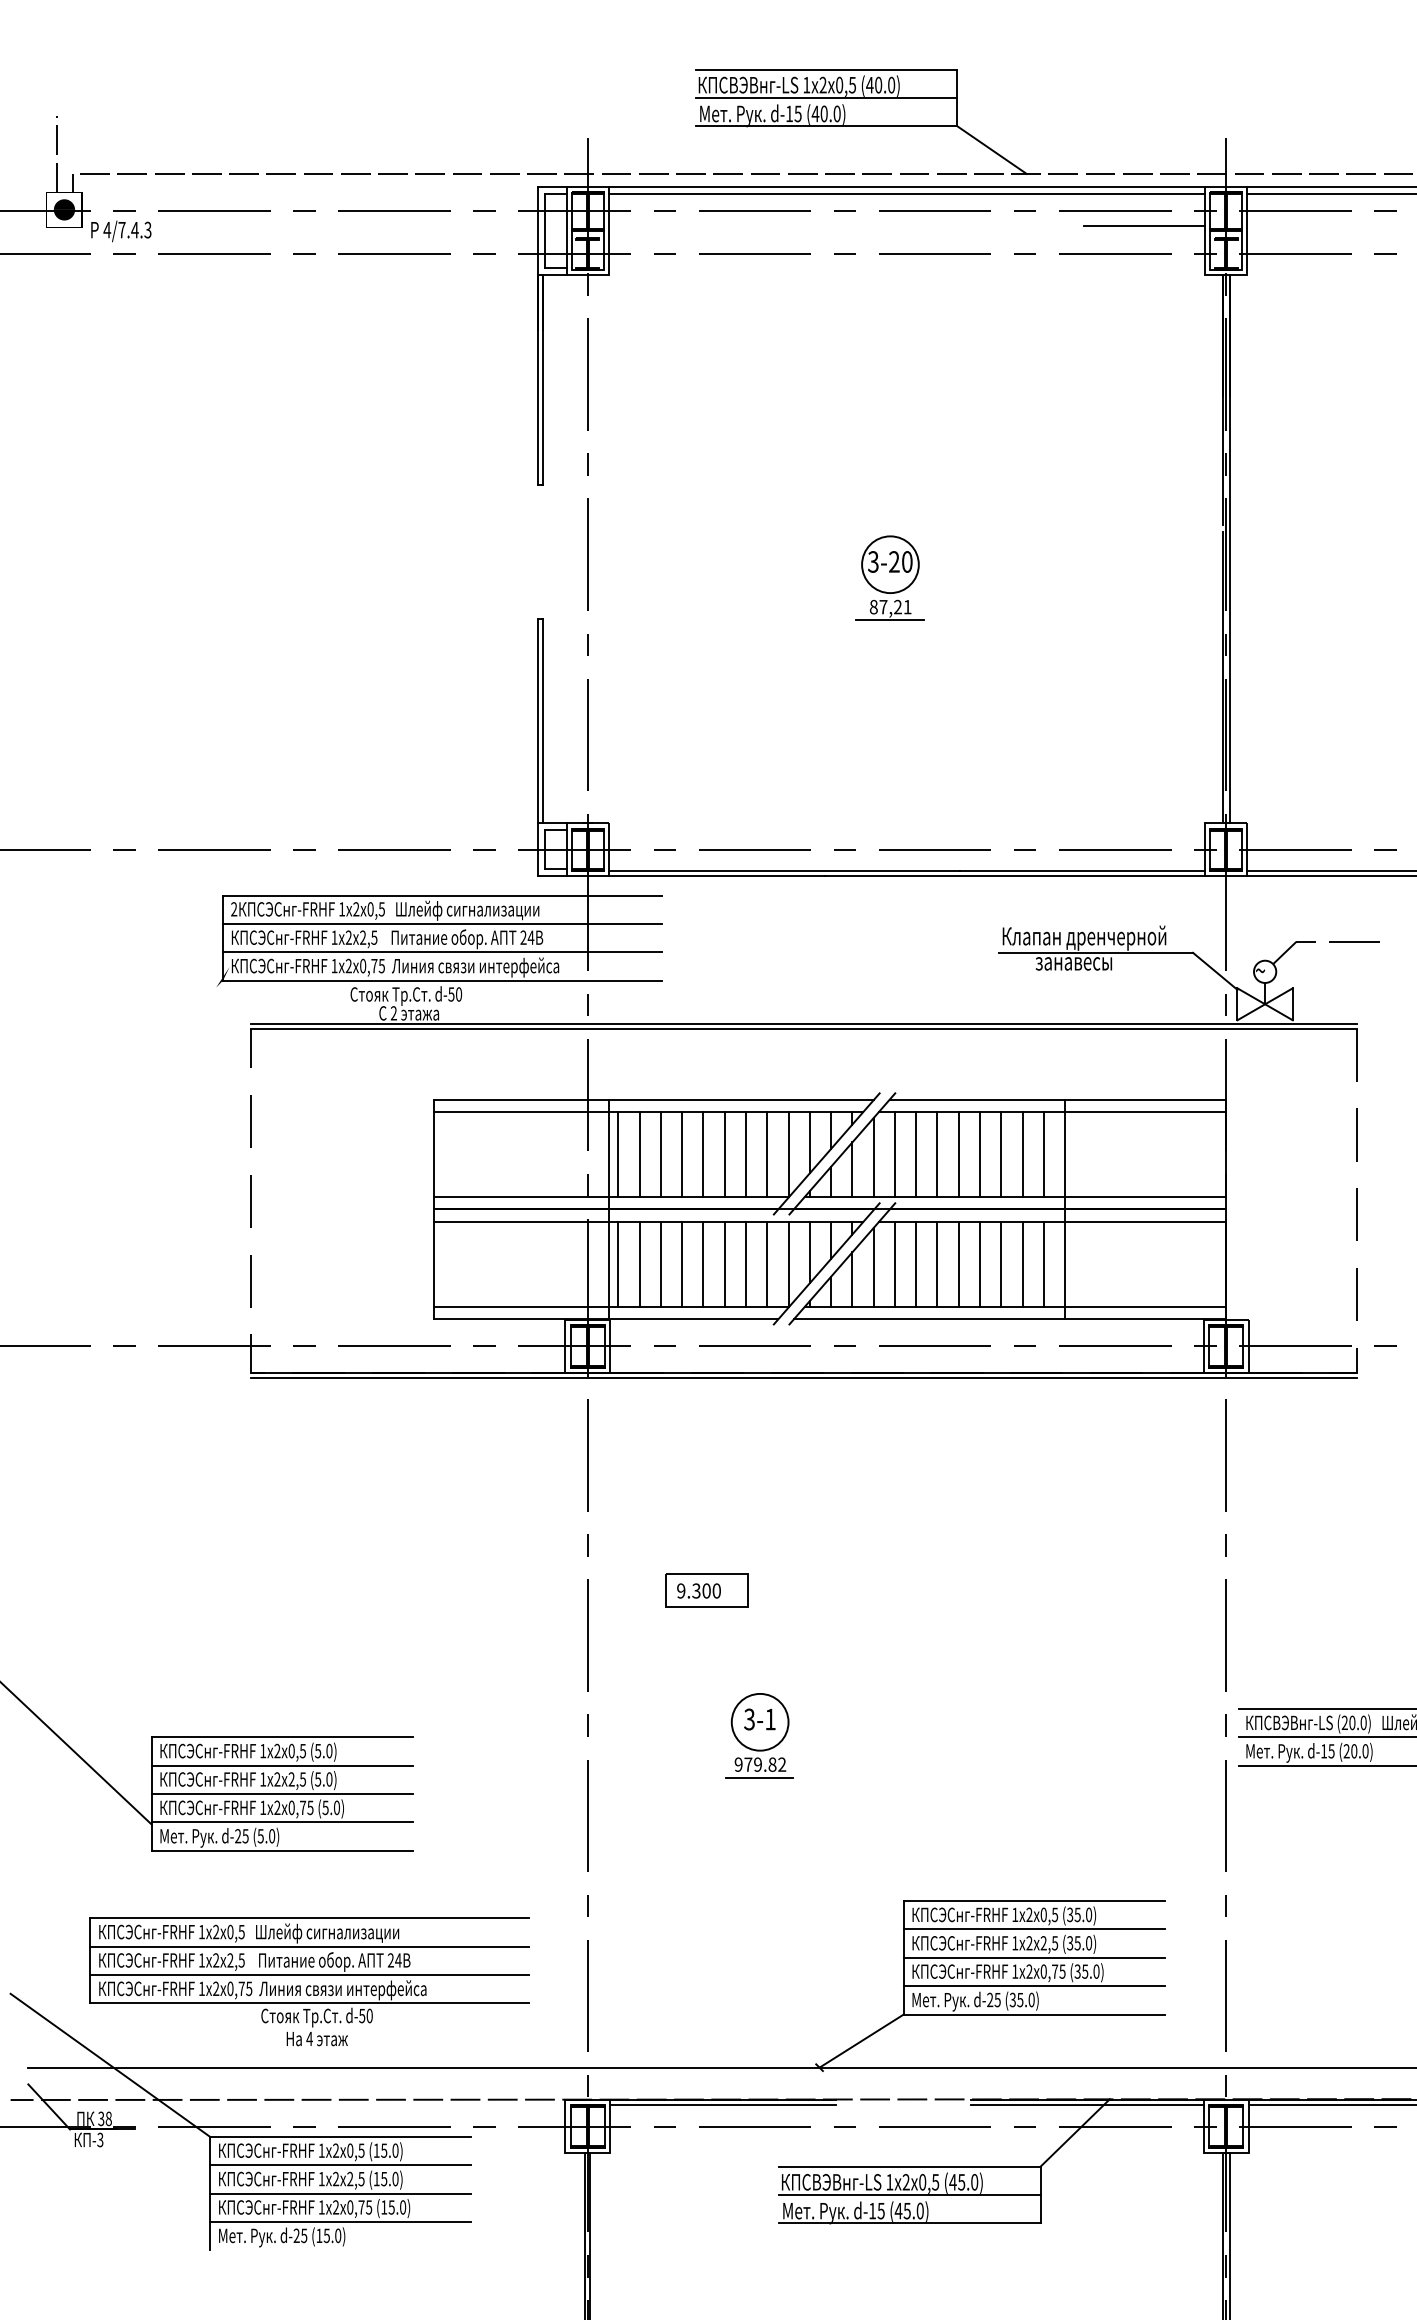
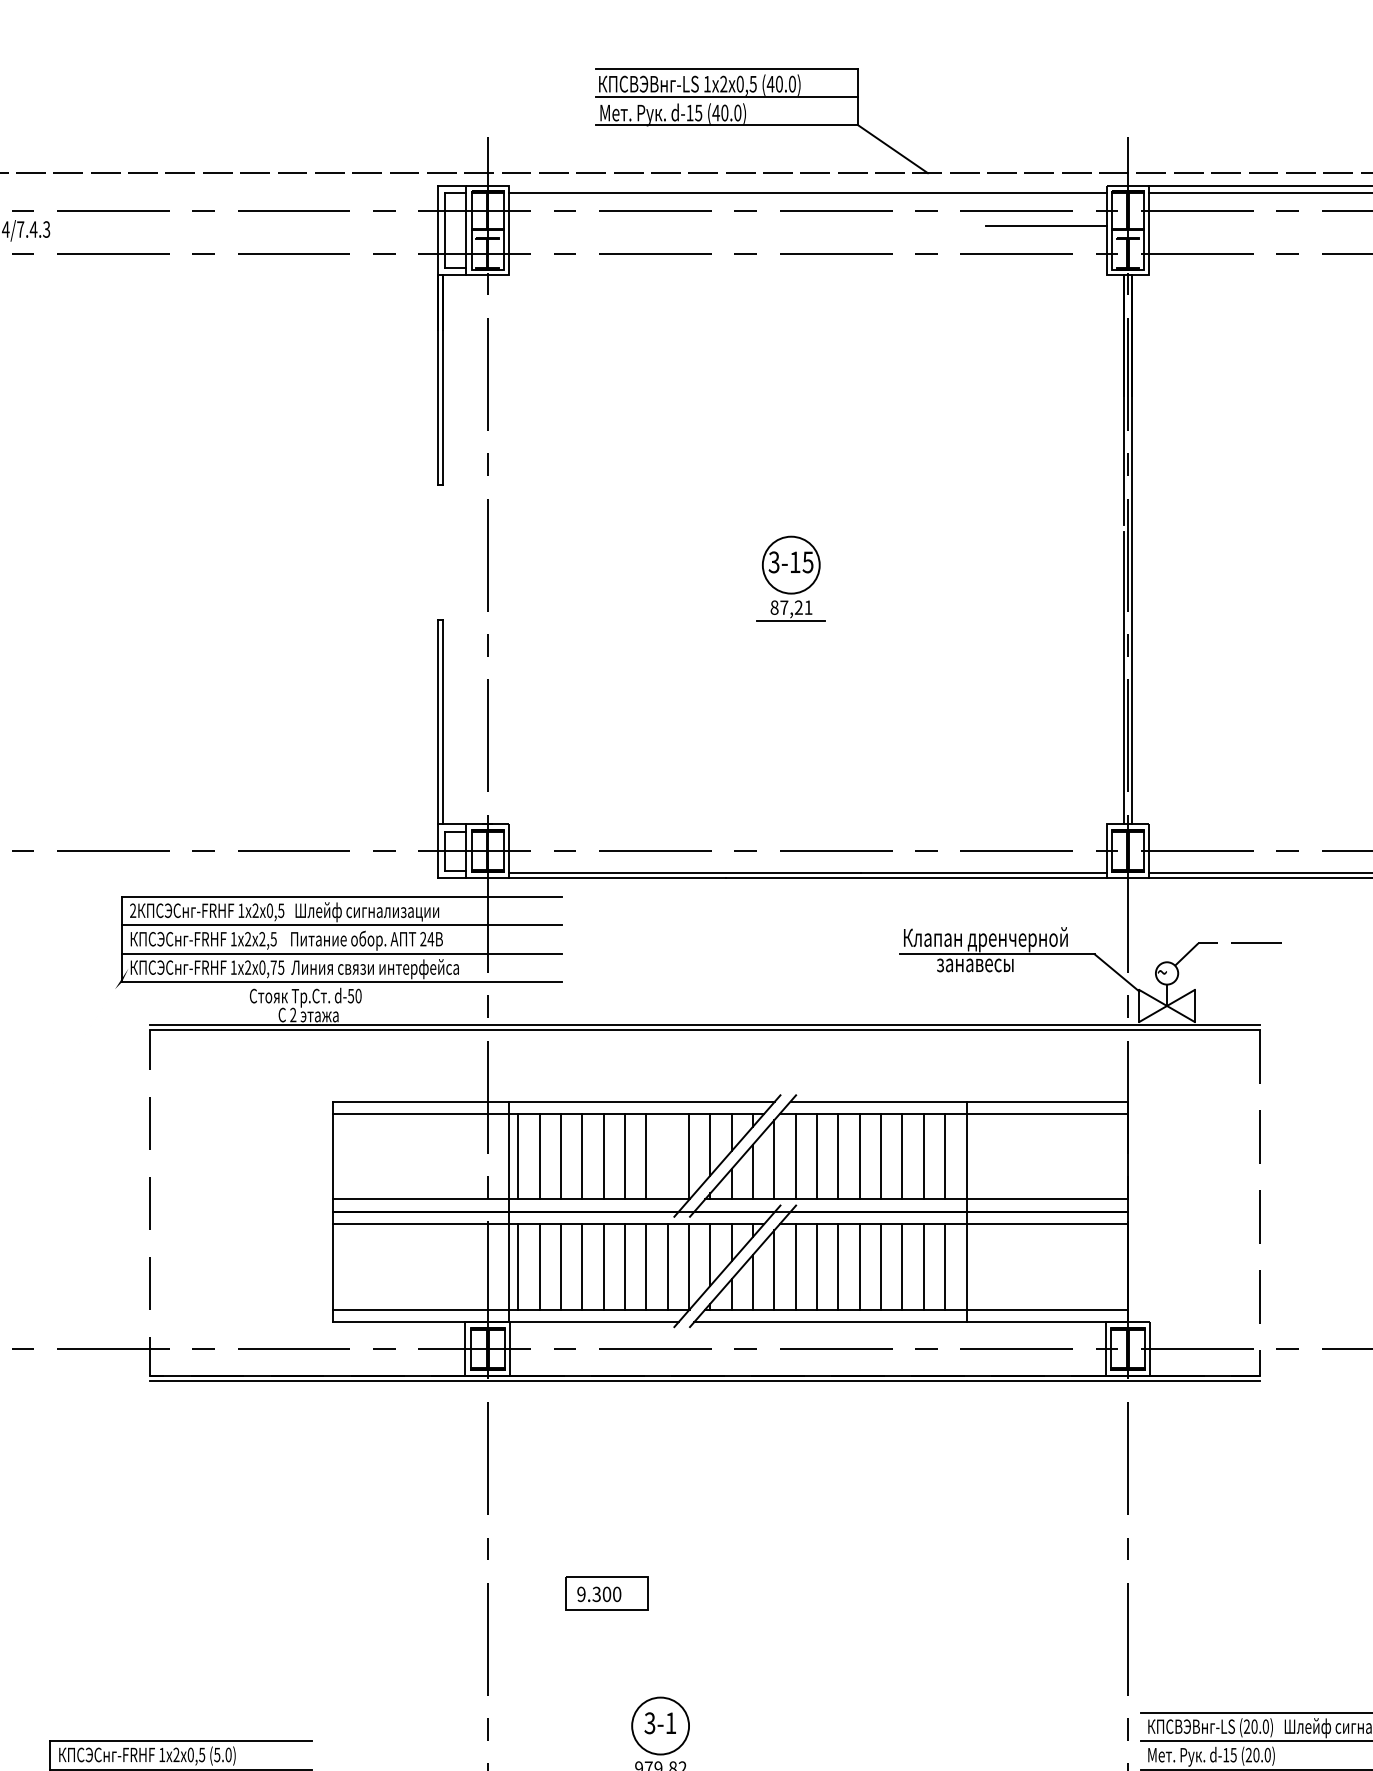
line: (906, 186) -> (807, 185), removed
text: (900, 561) -> (801, 561), 3-20 -> 3-15
line: (767, 1154) -> (667, 1156), removed

